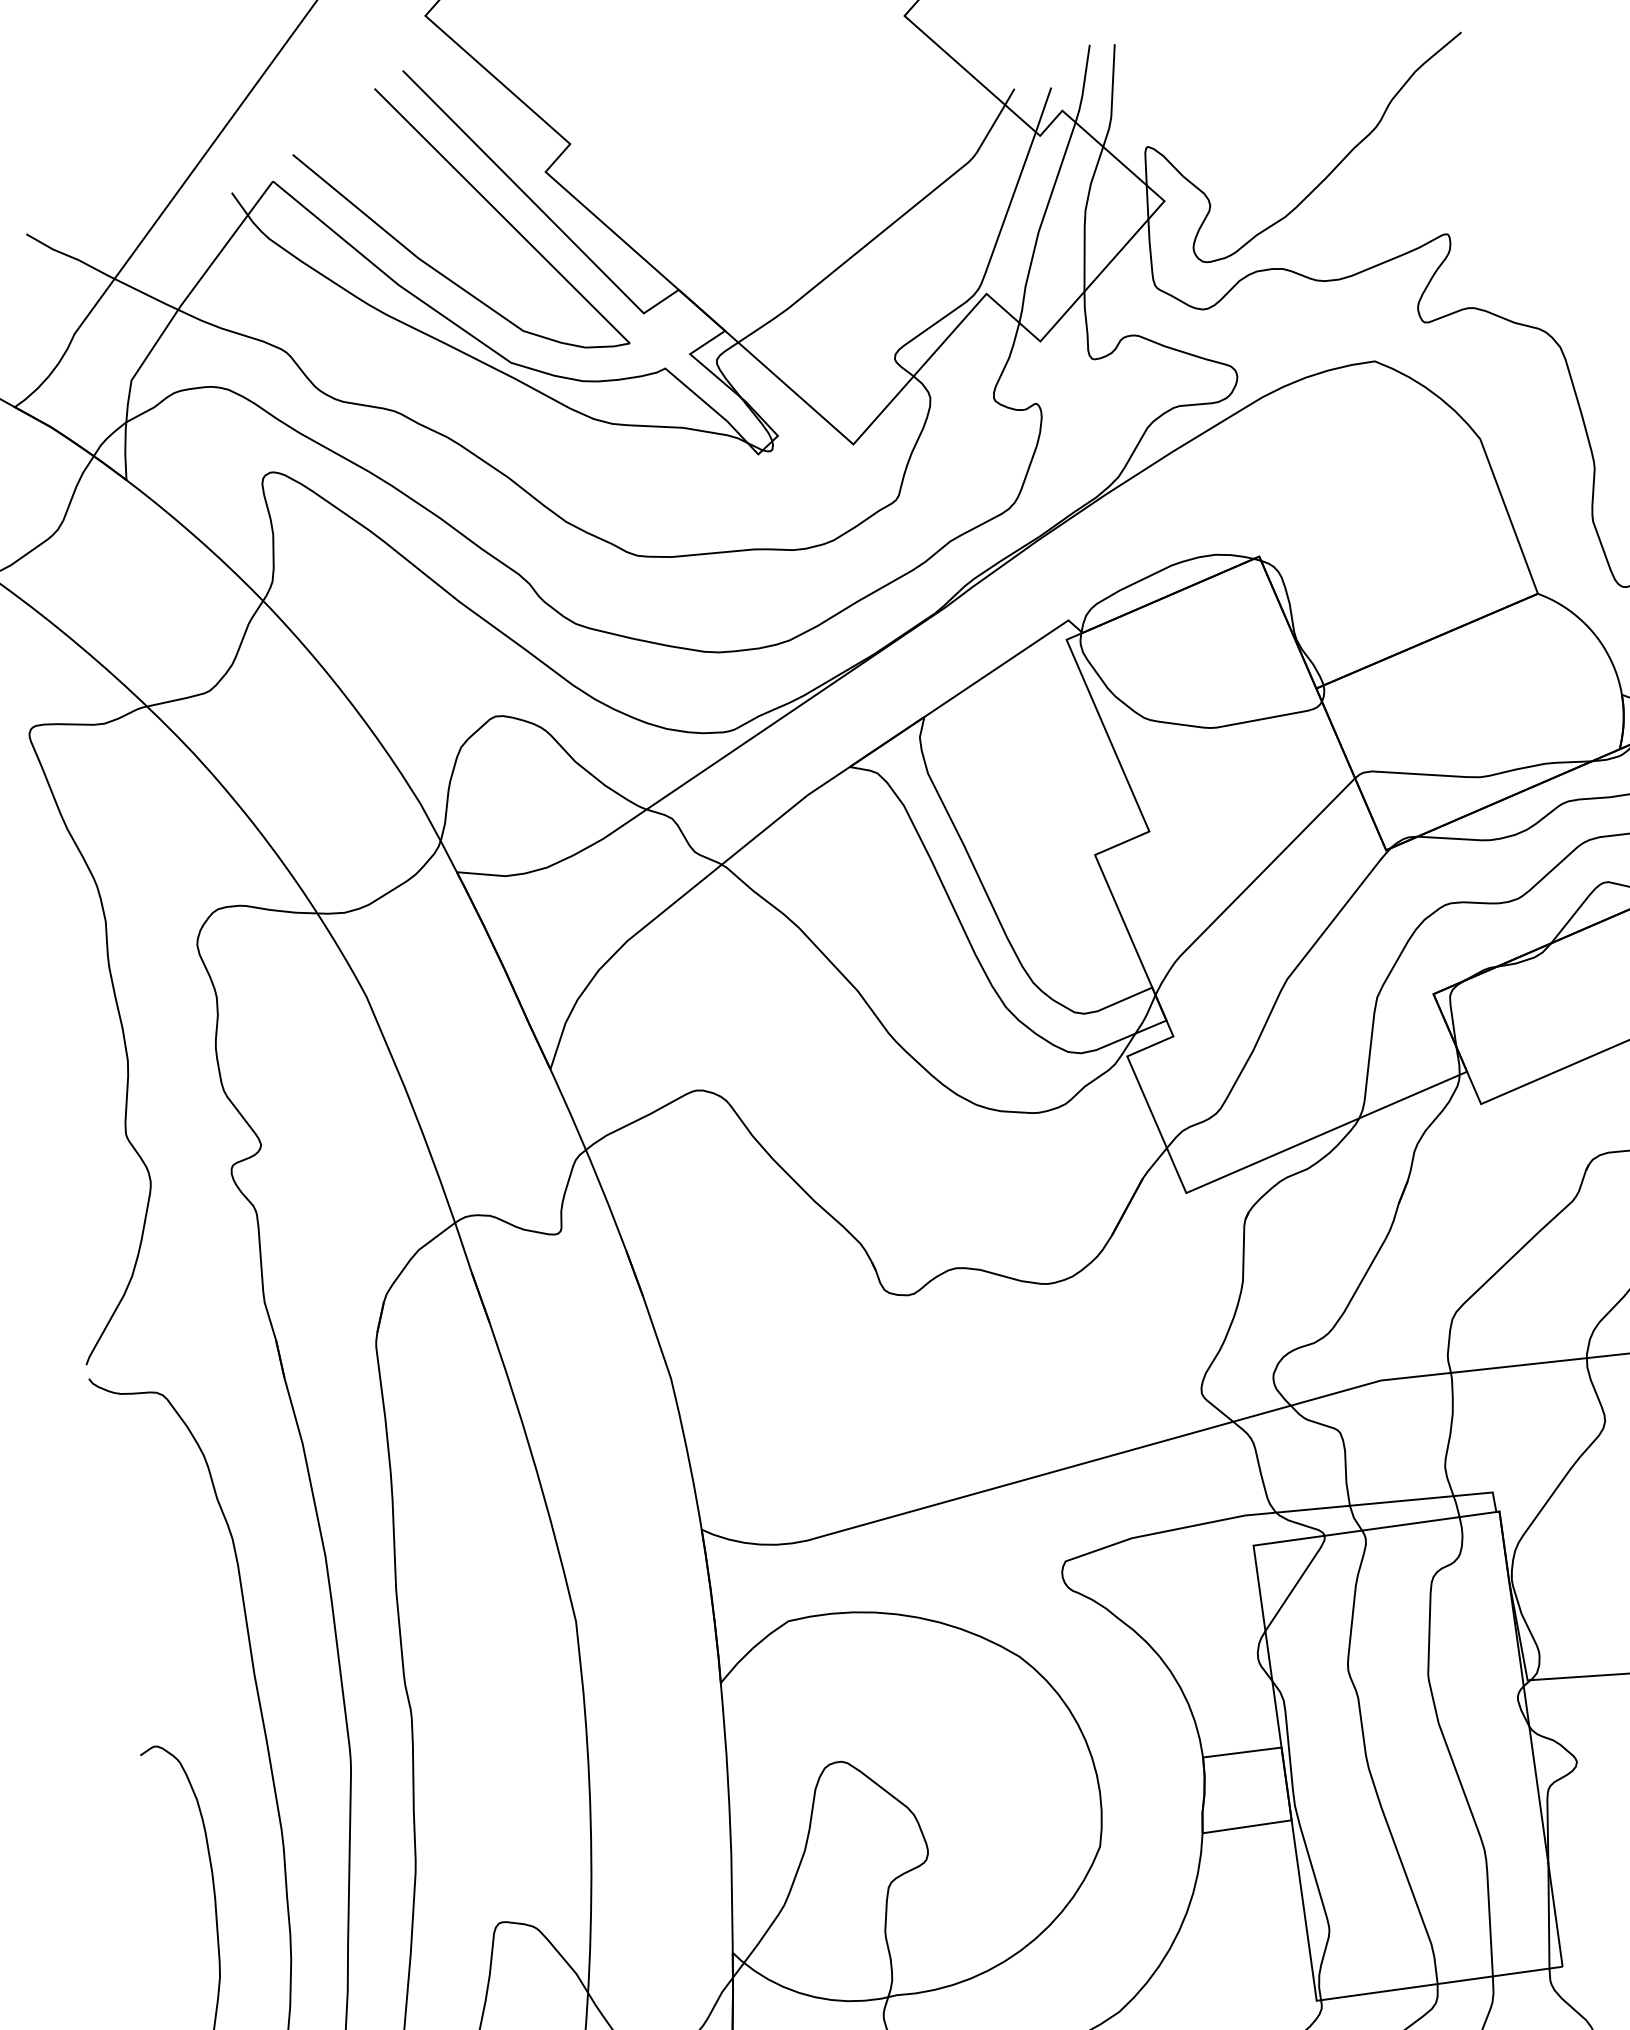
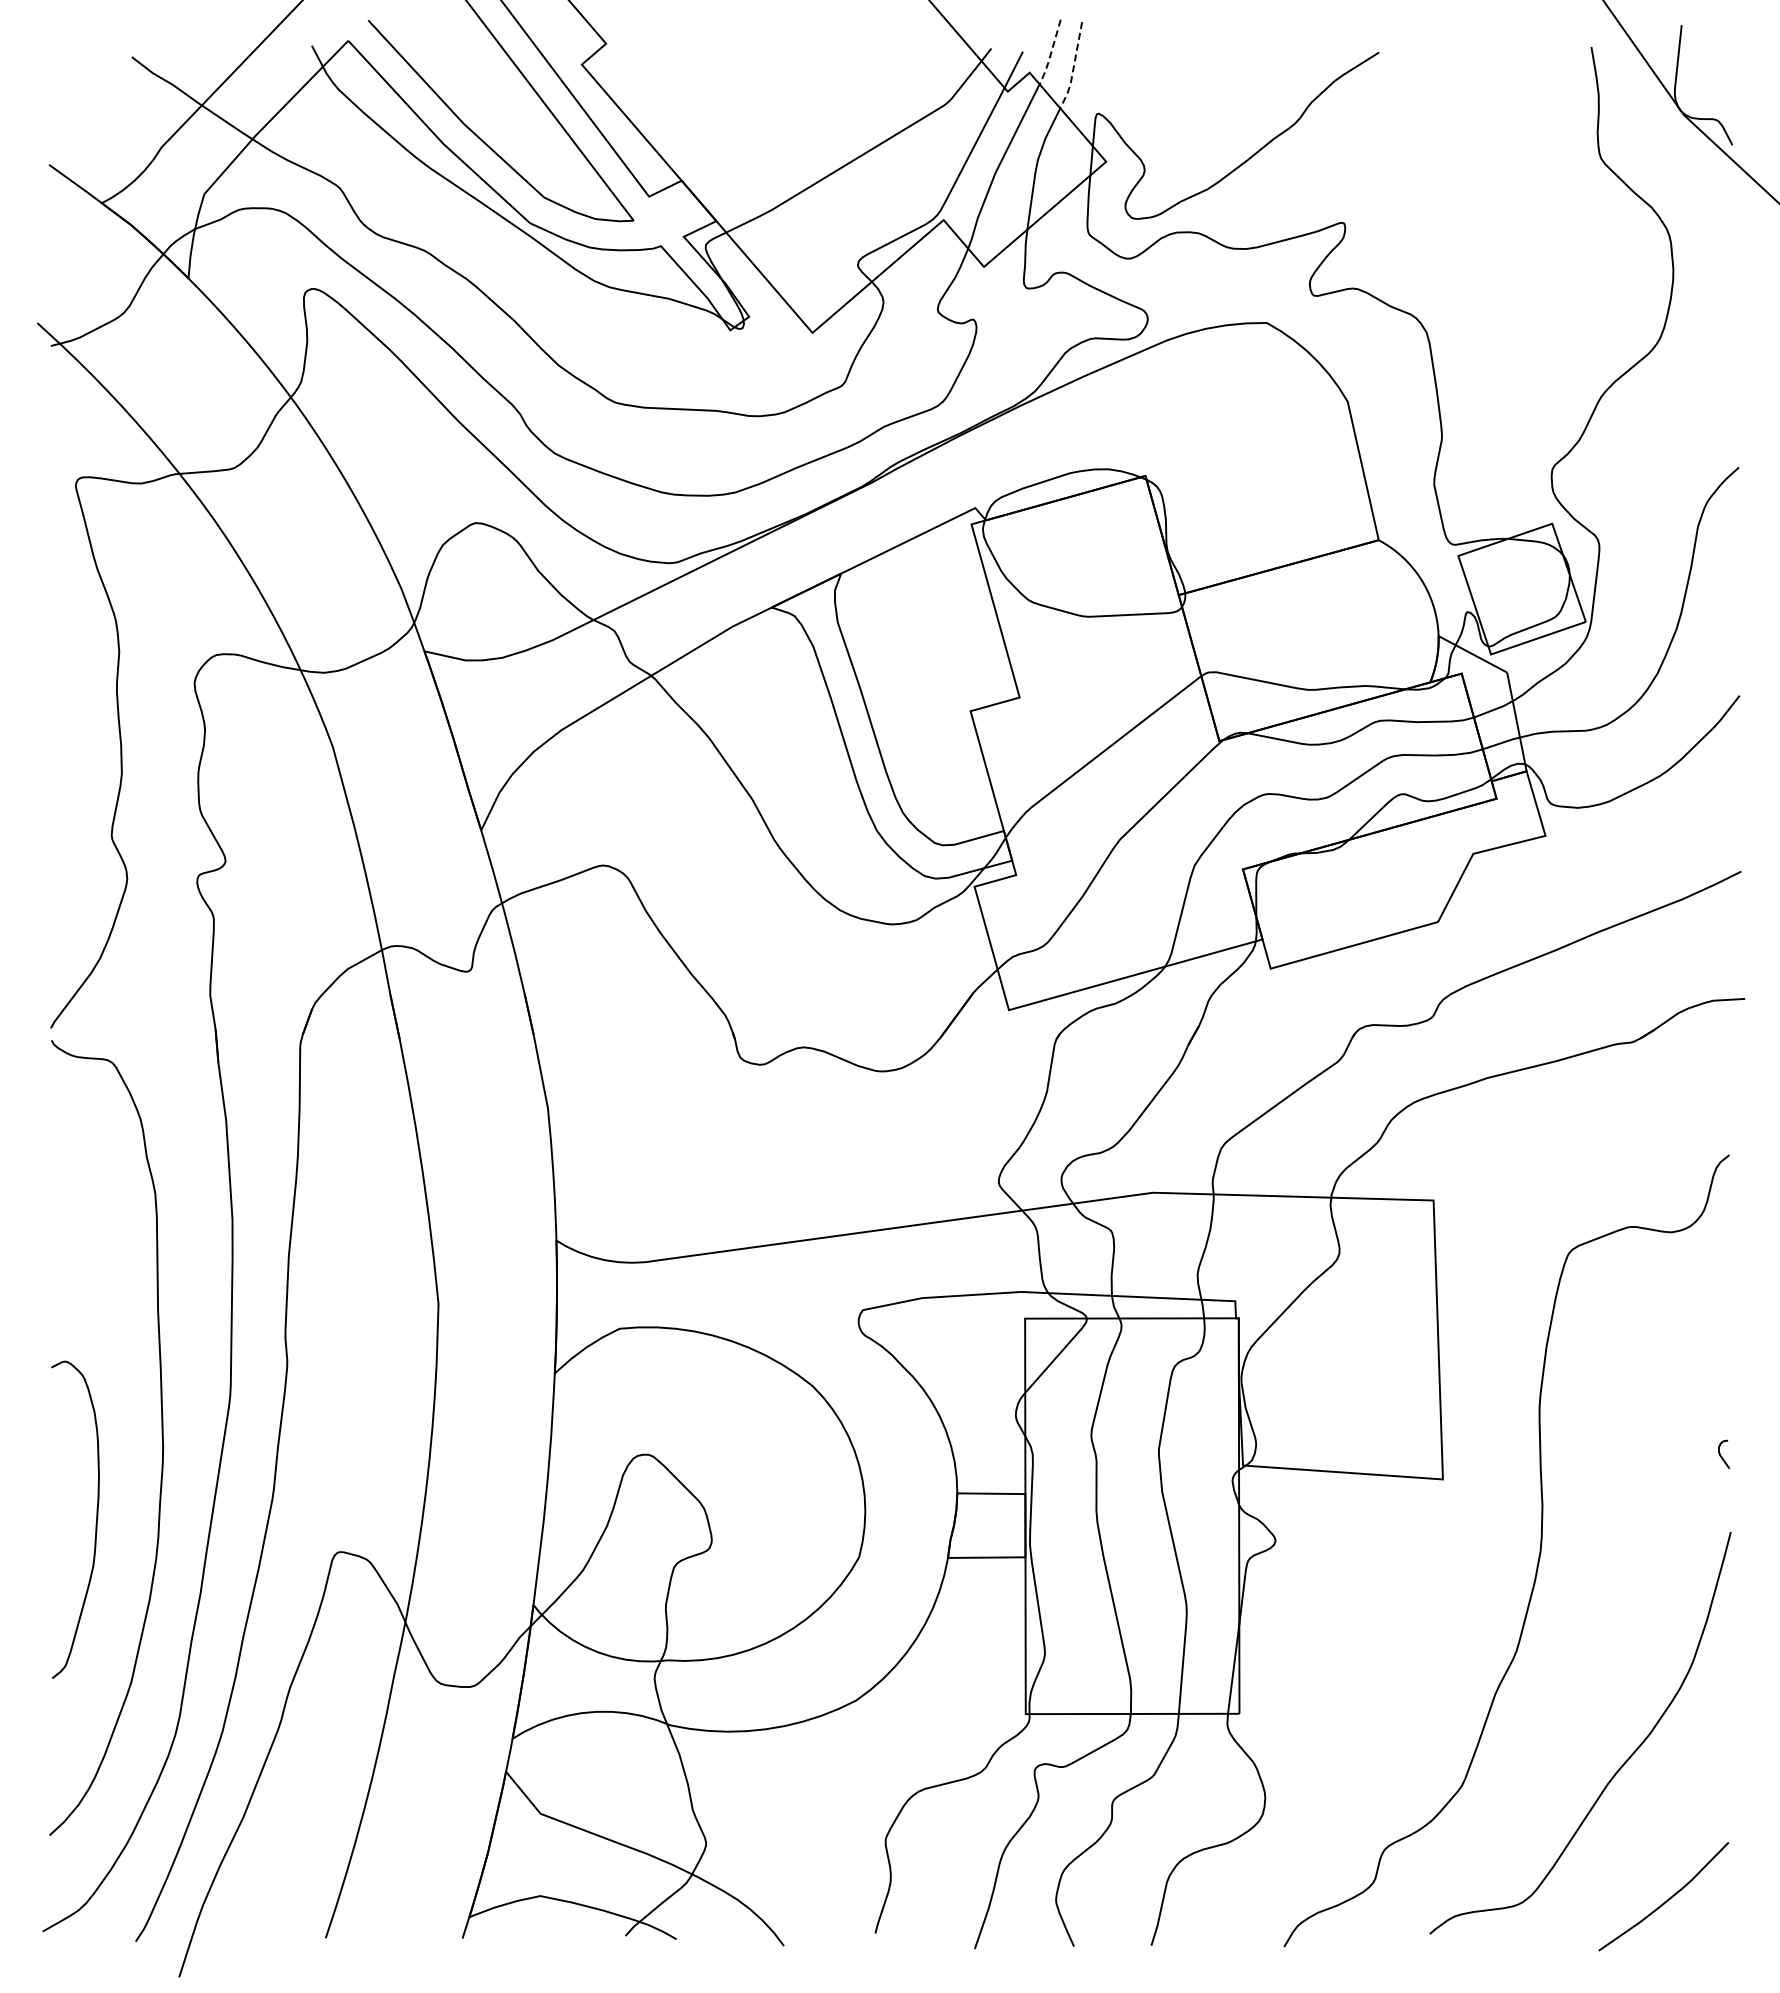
line: (1083, 85) -> (1050, 53), solid -> dashed
line: (1111, 97) -> (1073, 67), solid -> dashed

